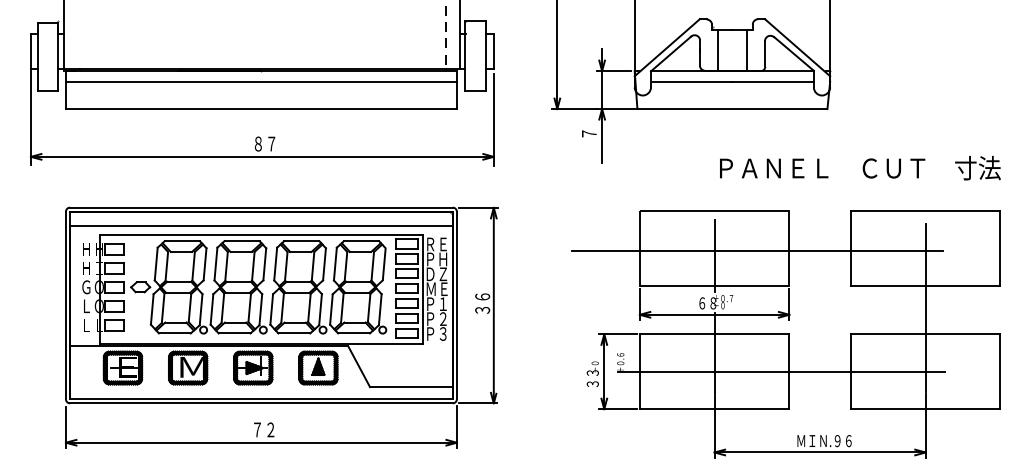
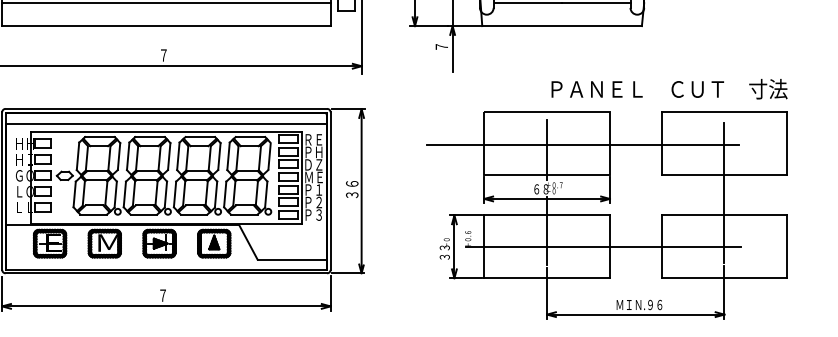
text: (265, 143) -> (169, 55), ８７ -> ７
text: (860, 168) -> (669, 89), moved
text: (270, 429) -> (174, 295), ７２ -> ７

